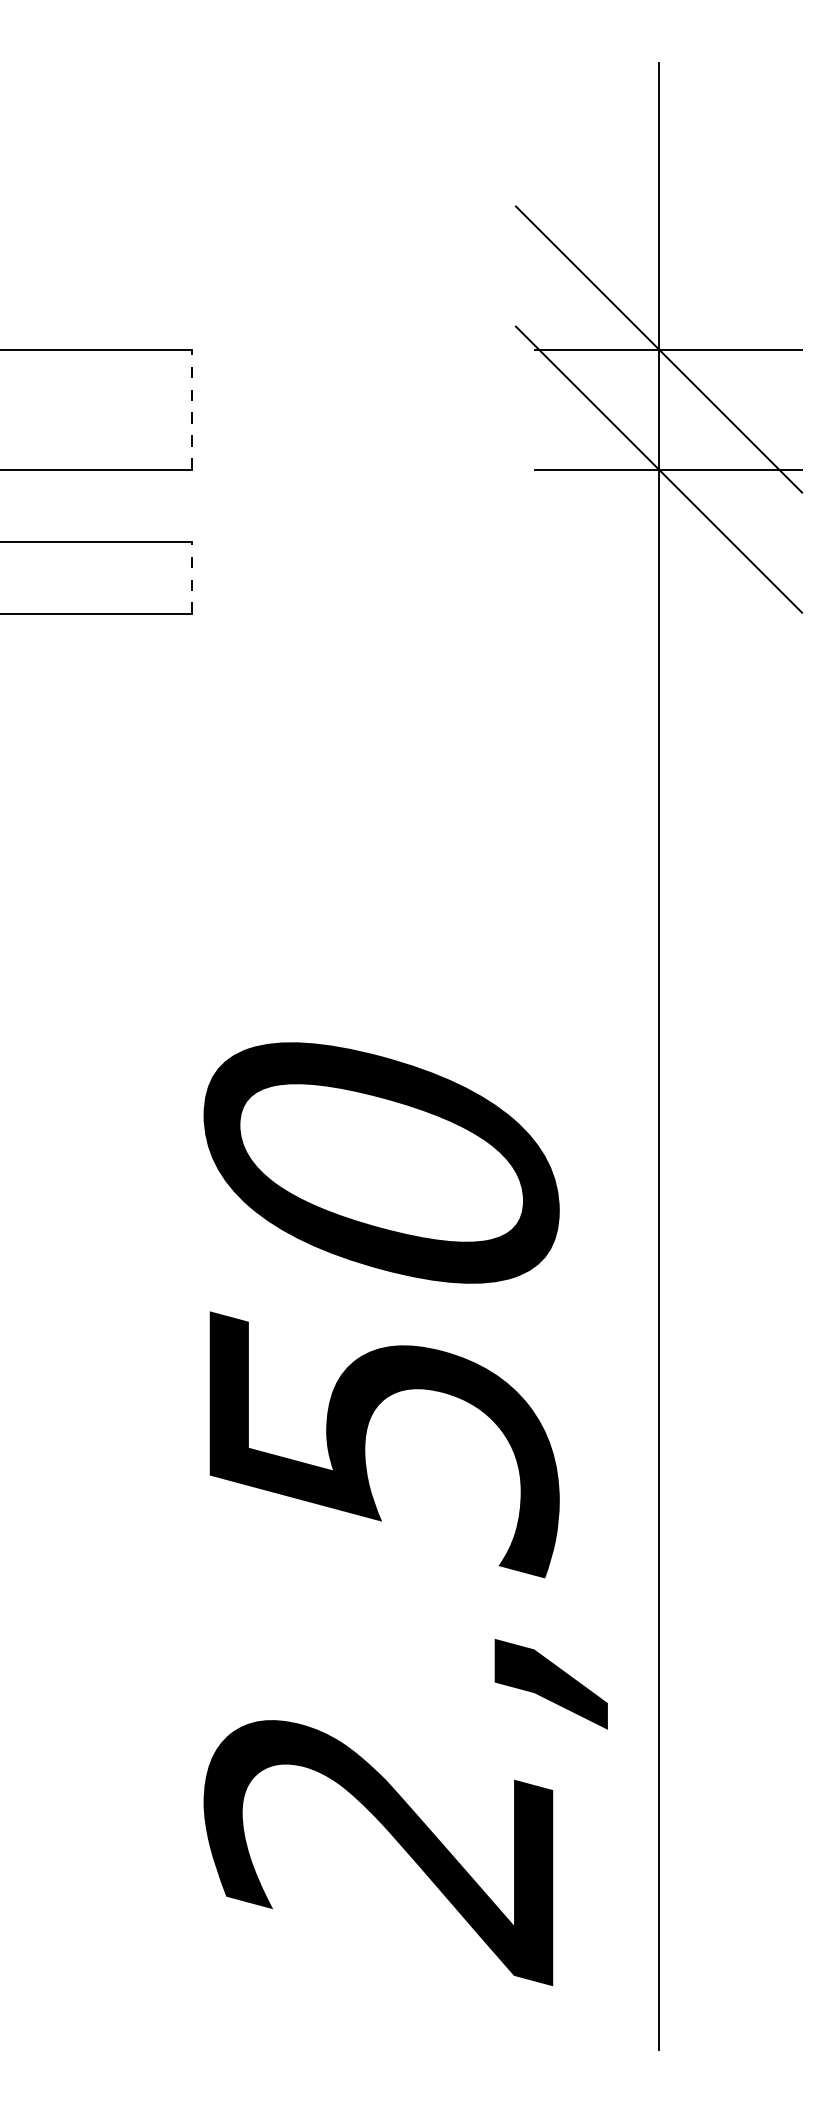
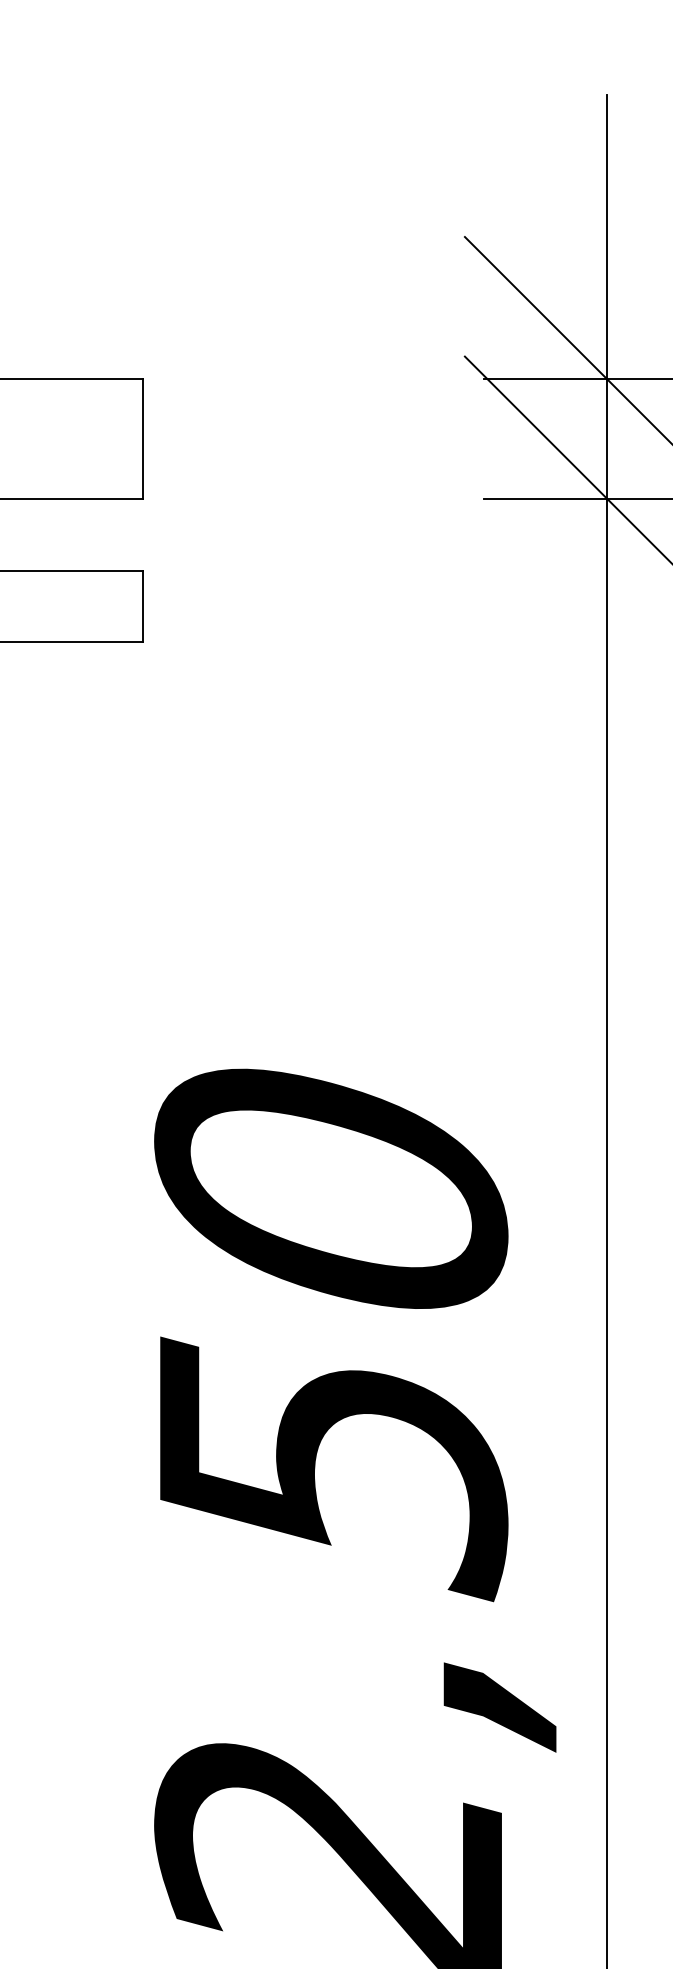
line: (192, 409) -> (143, 439), dashed -> solid
line: (192, 577) -> (143, 606), dashed -> solid

